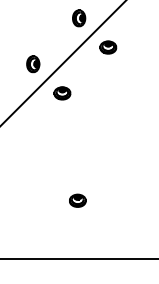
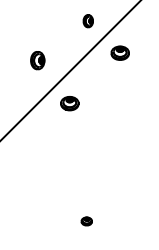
part: (79, 18) -> (88, 21), size x0.7
part: (33, 64) -> (38, 60), moved
part: (77, 200) -> (86, 221), size x0.6

